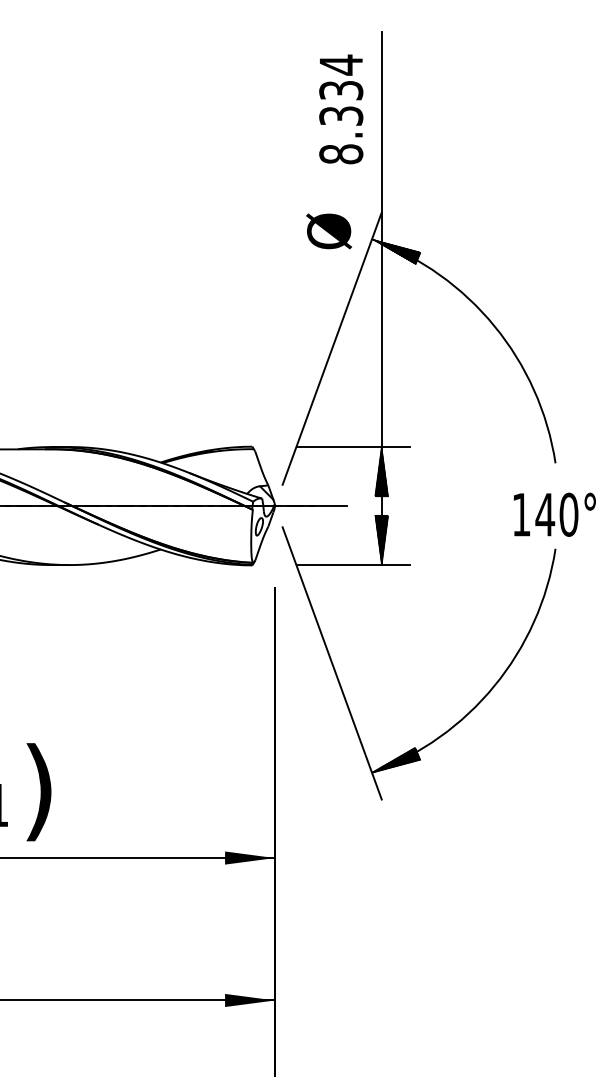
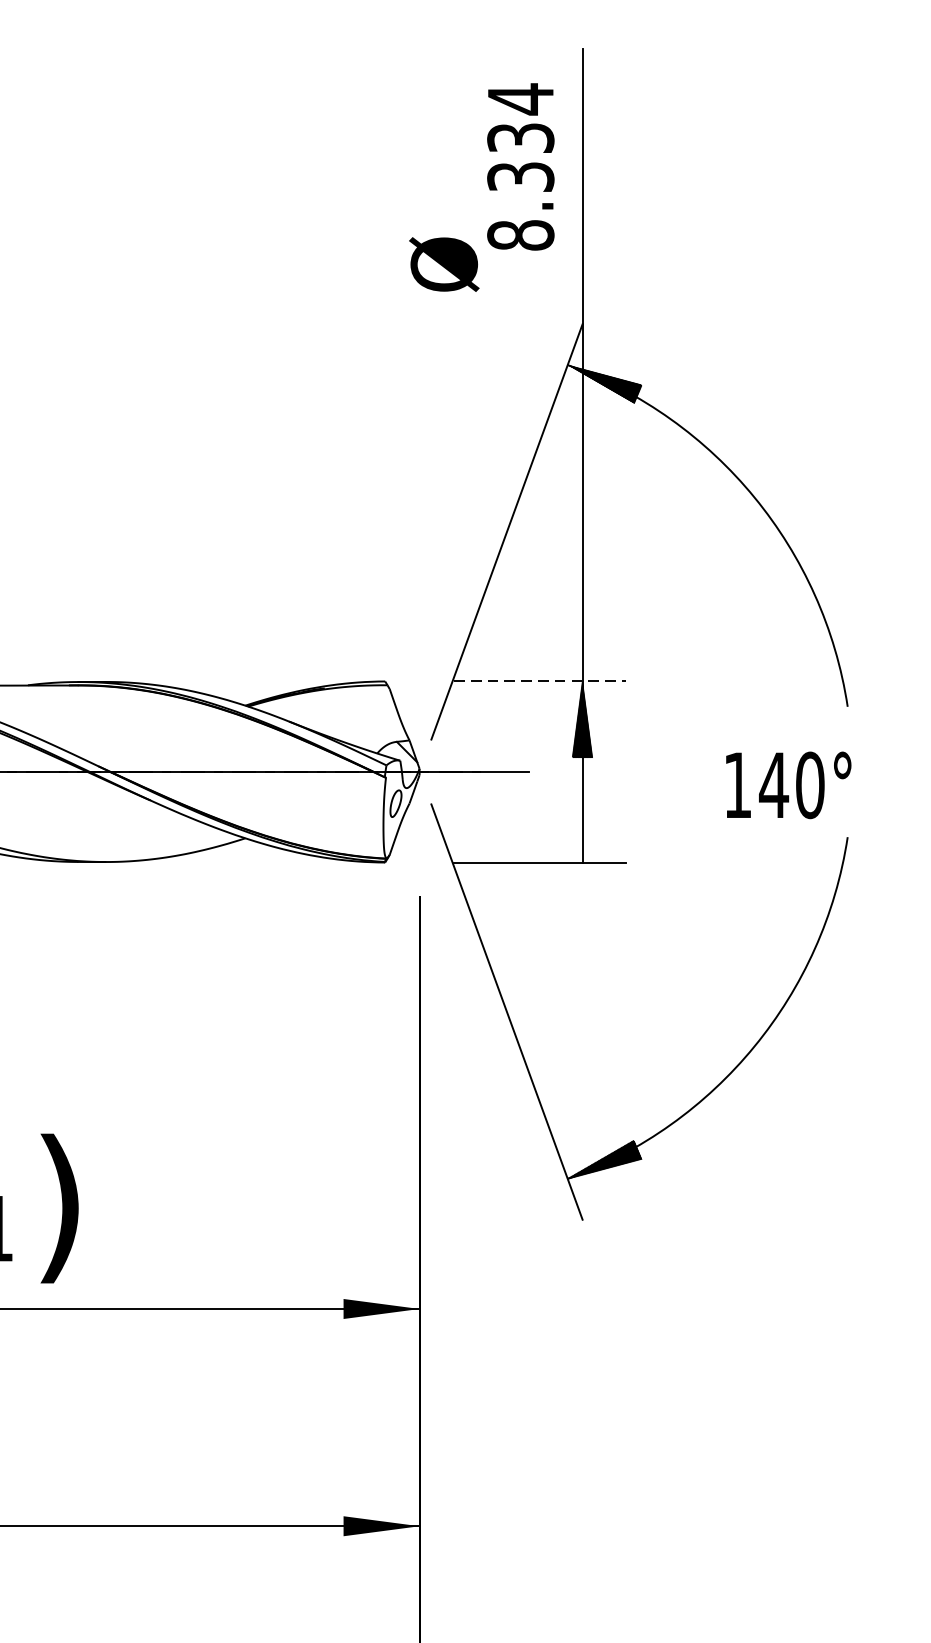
text: (328, 231) -> (443, 264), moved
line: (354, 446) -> (541, 681), solid -> dashed
text: (554, 514) -> (788, 784), moved
hatch: (381, 540) -> (582, 824), removed

